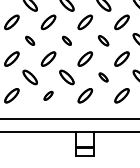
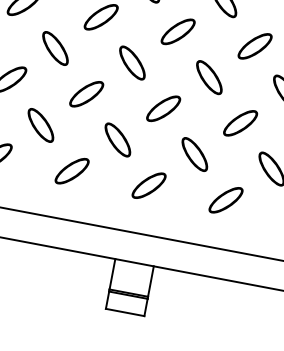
part: (29, 40) -> (54, 47), size x1.67
part: (66, 40) -> (131, 62), size x1.67
part: (103, 40) -> (209, 77), size x1.43
part: (103, 77) -> (194, 154), size x1.67
part: (48, 95) -> (72, 170), size x1.67

